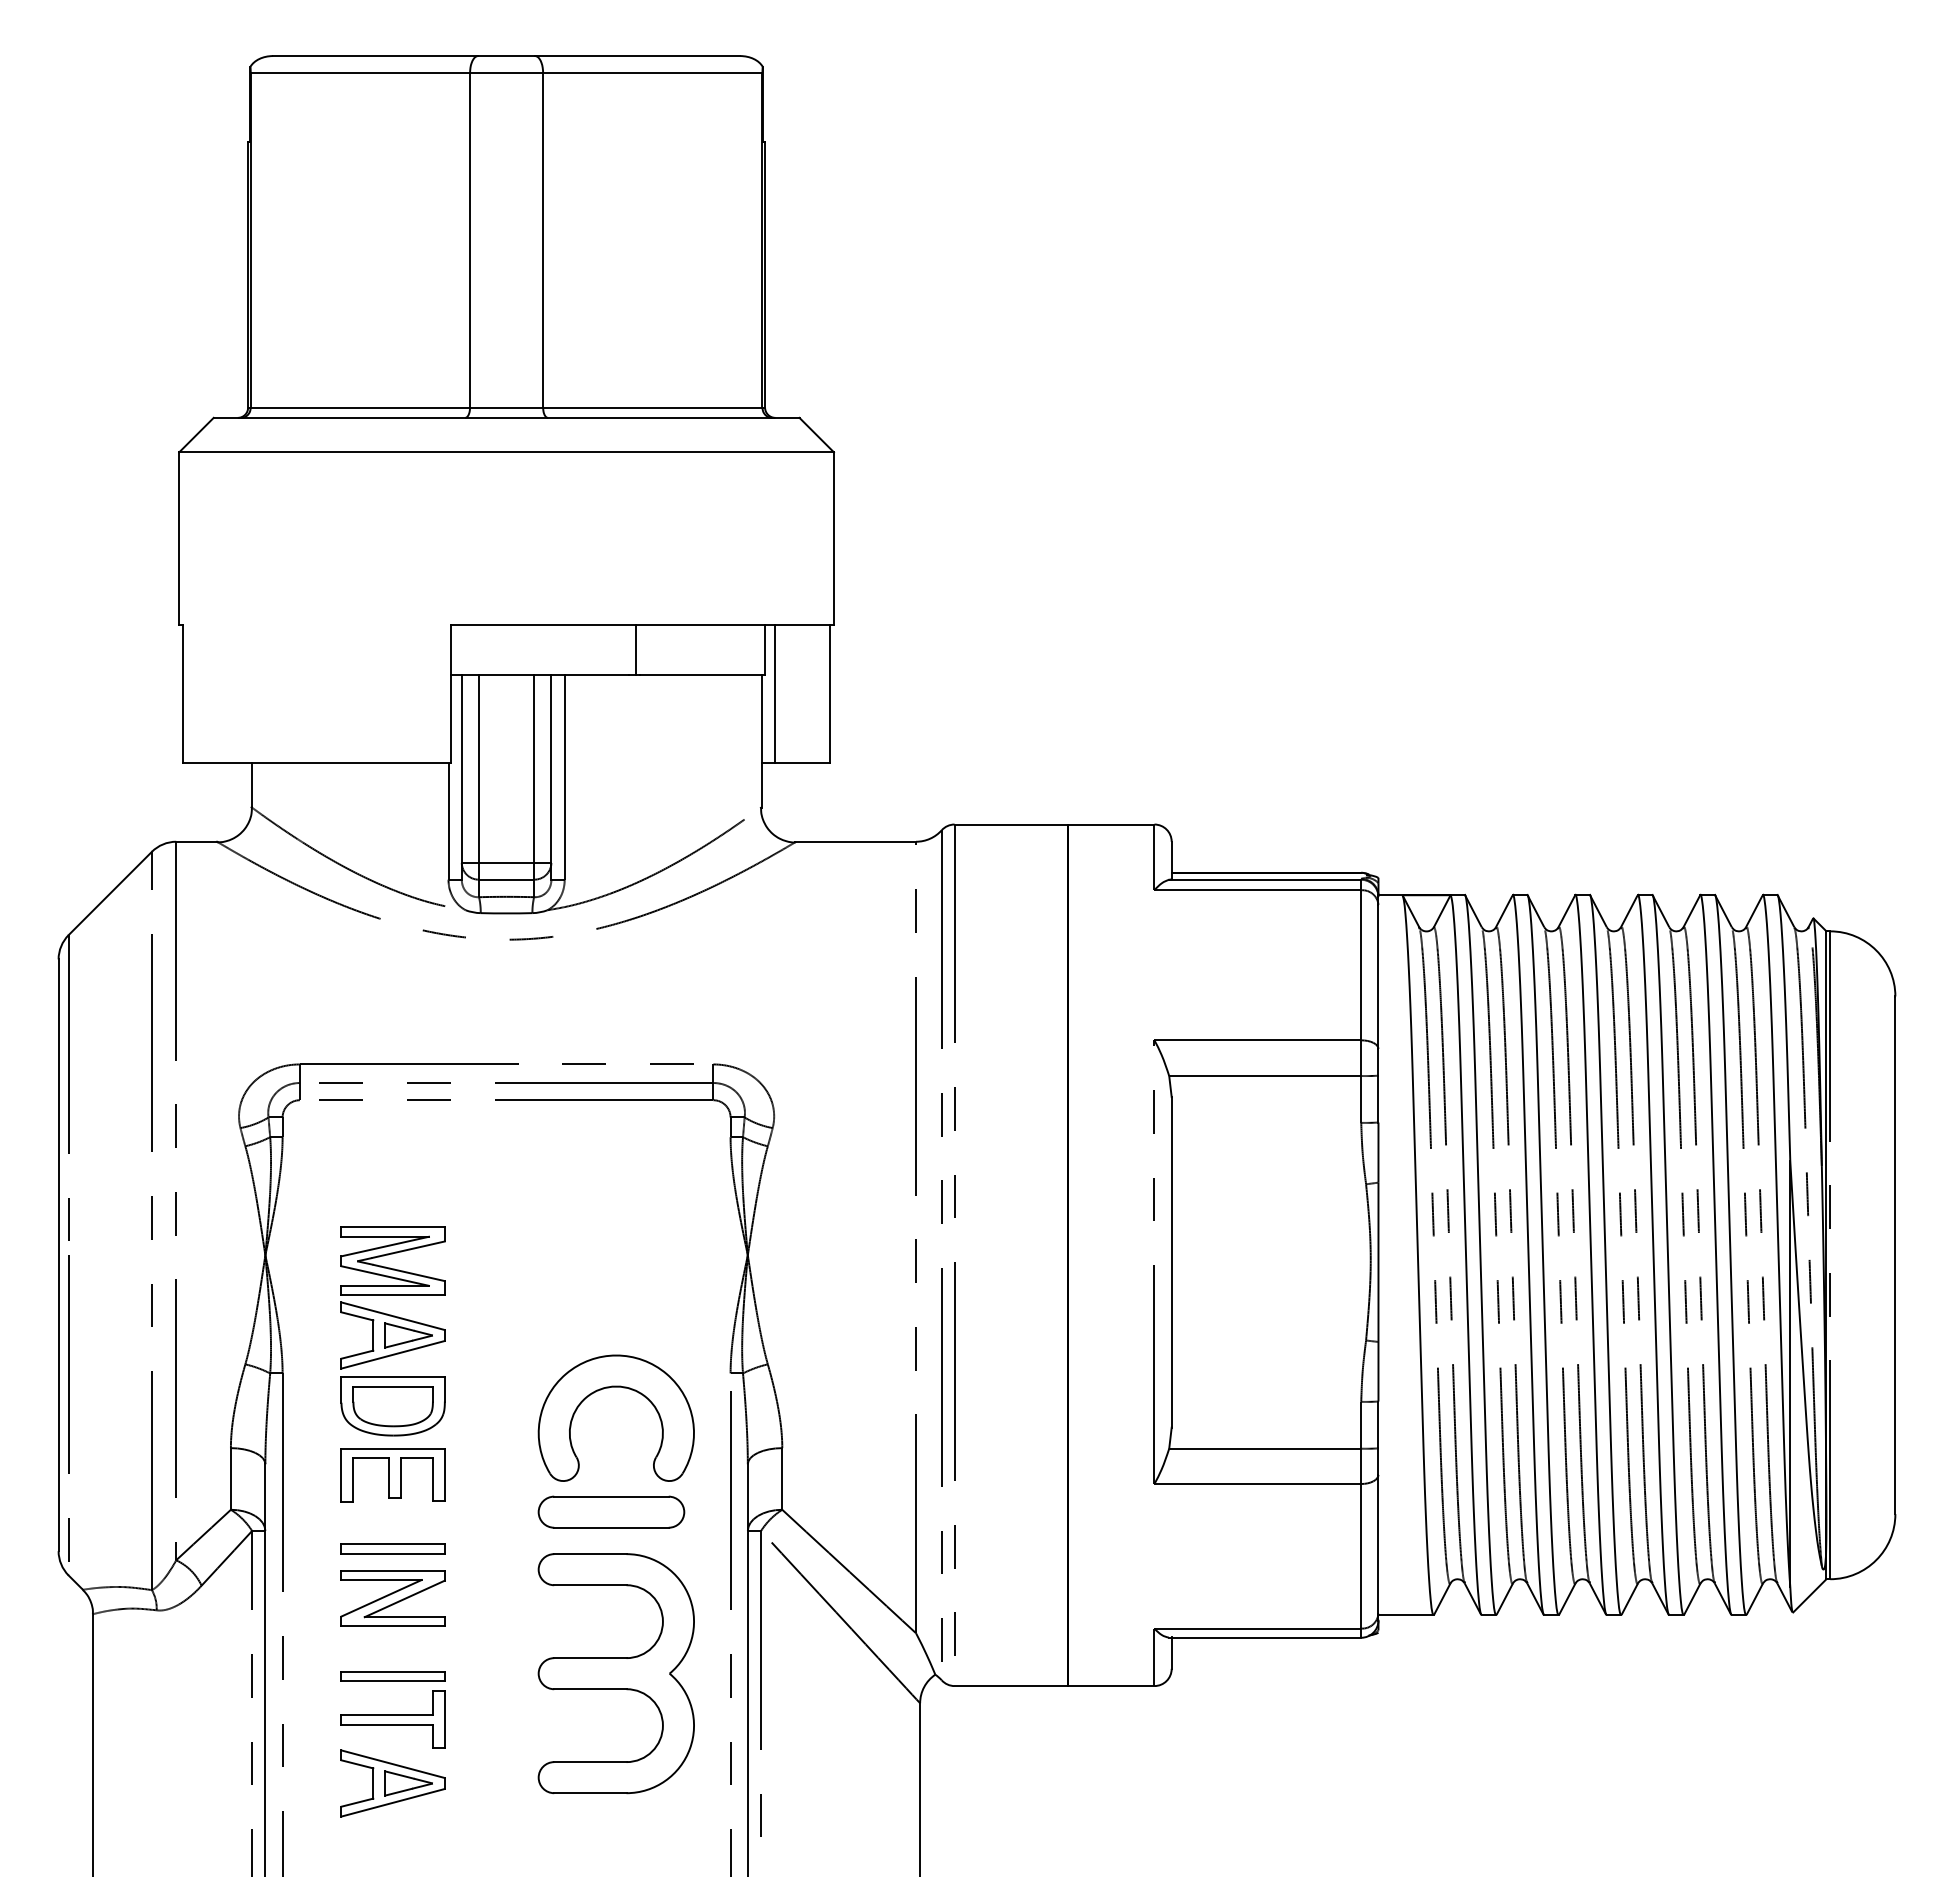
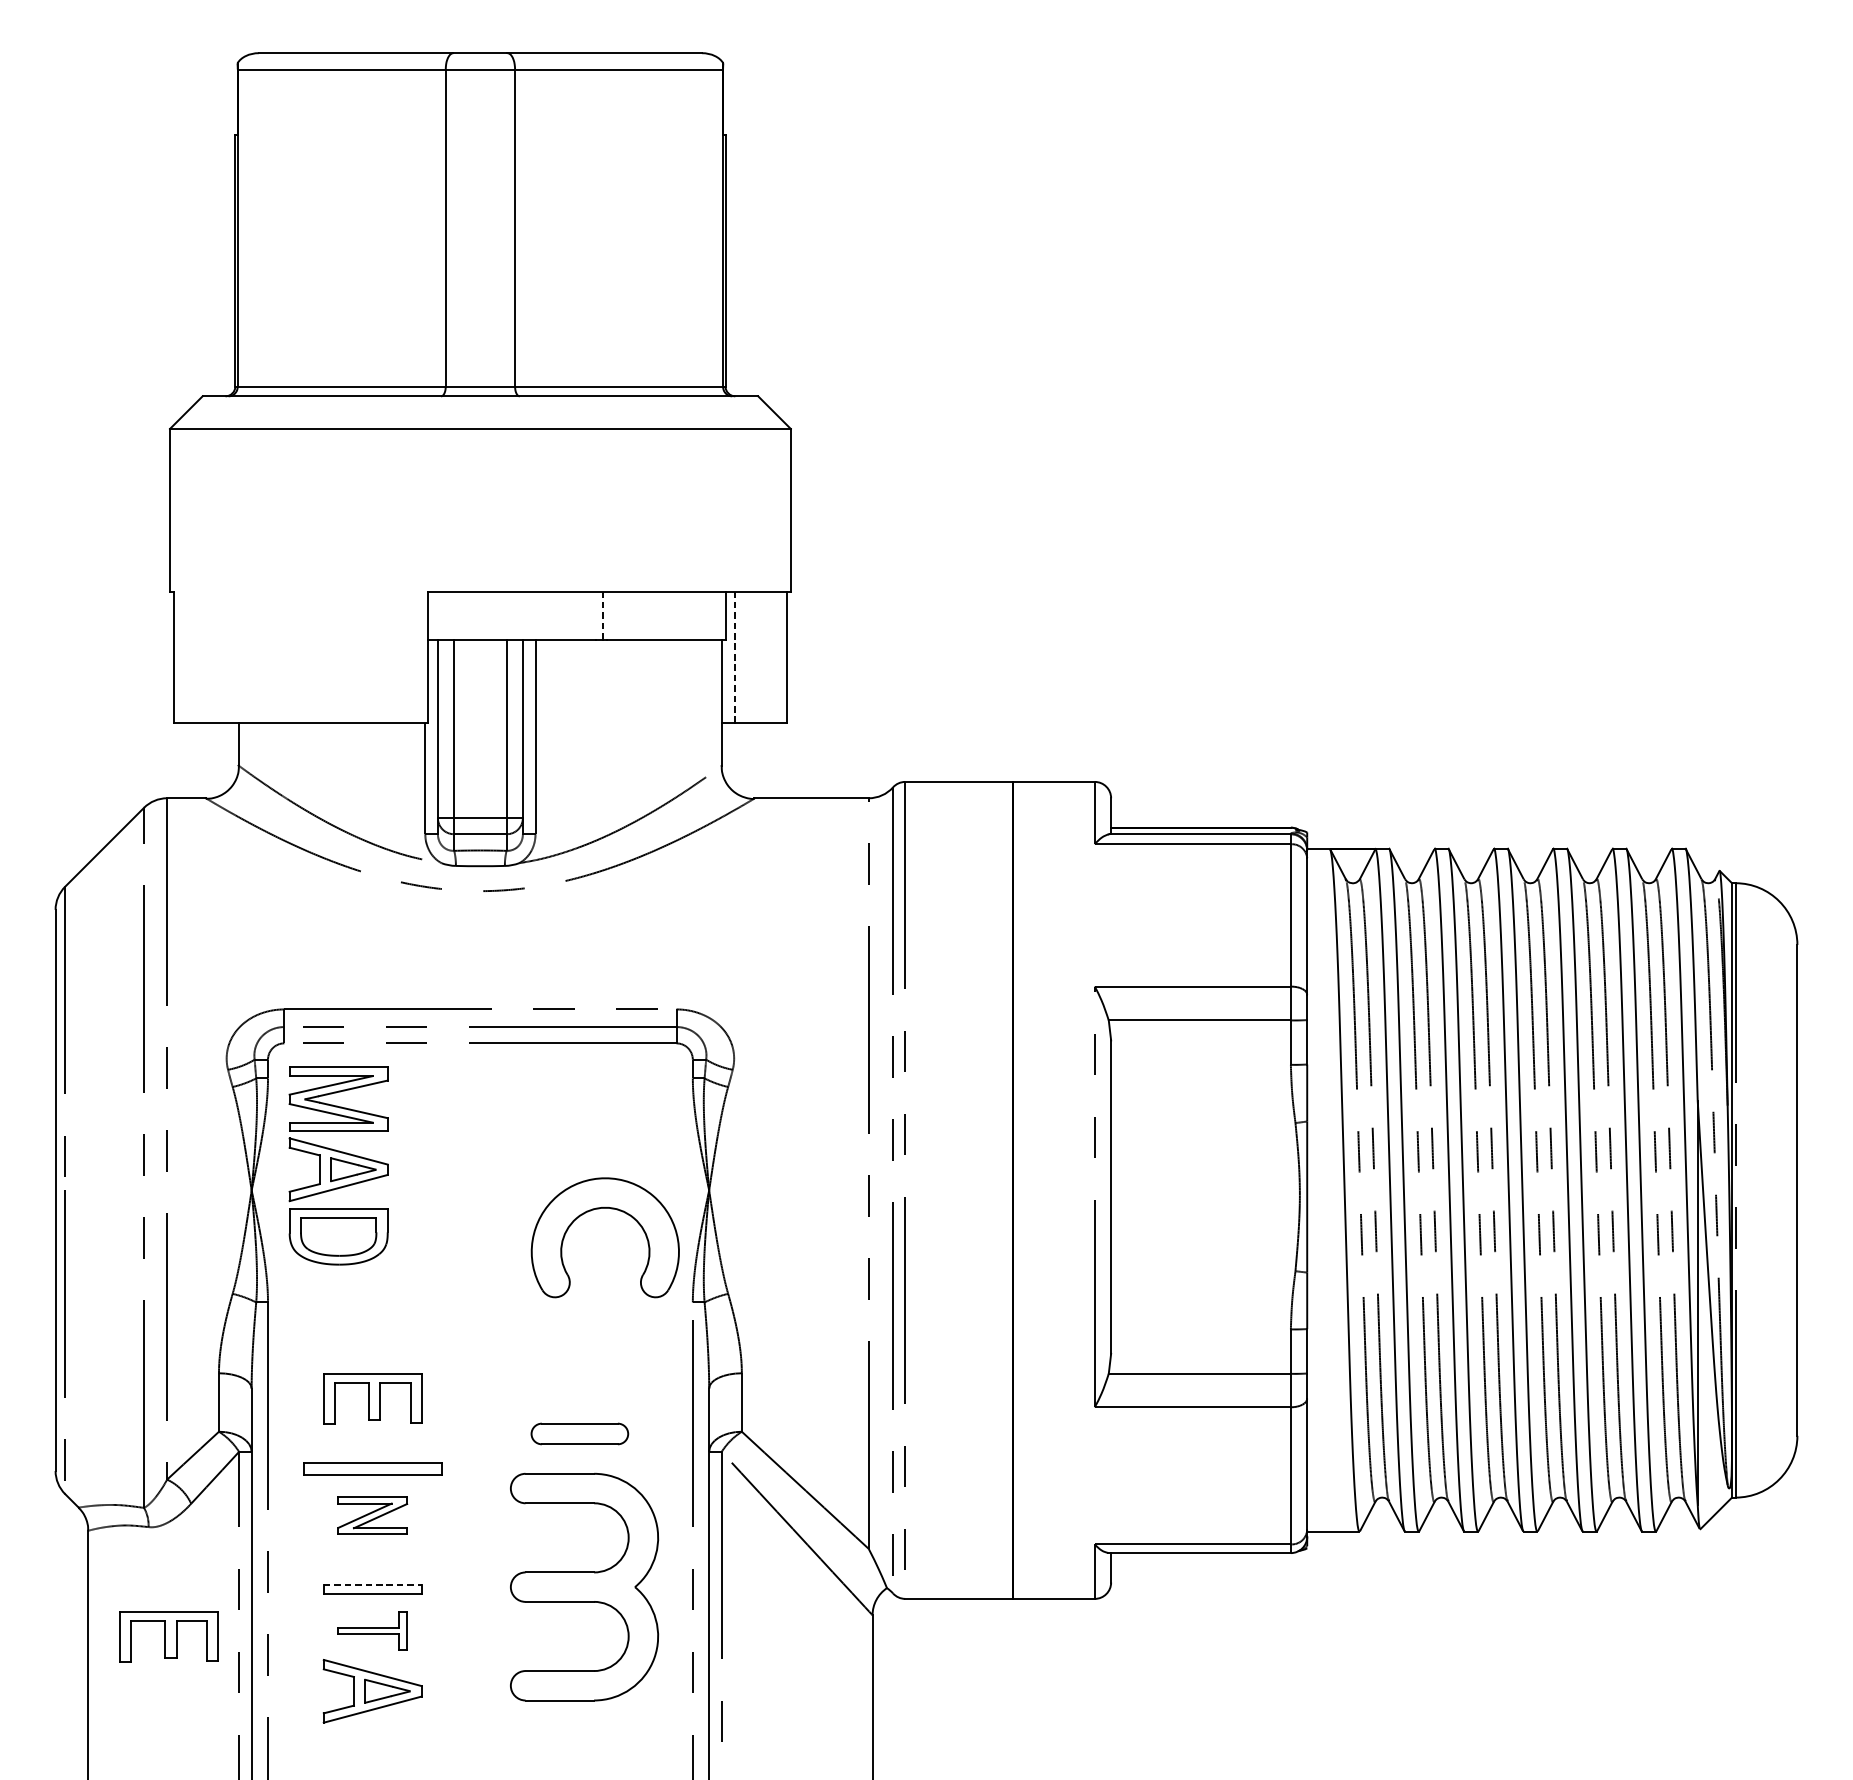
line: (635, 649) -> (602, 615), solid -> dashed
line: (774, 693) -> (734, 657), solid -> dashed
part: (392, 1331) -> (338, 1165), moved
part: (609, 1388) -> (598, 1209), moved
part: (611, 1511) -> (579, 1433), size x0.7
part: (392, 1548) -> (372, 1468), size x1.4
part: (392, 1598) -> (372, 1515), size x0.7
line: (393, 1671) -> (373, 1585), solid -> dashed
part: (392, 1719) -> (372, 1630), size x0.7
part: (177, 1726) -> (168, 1637), added

